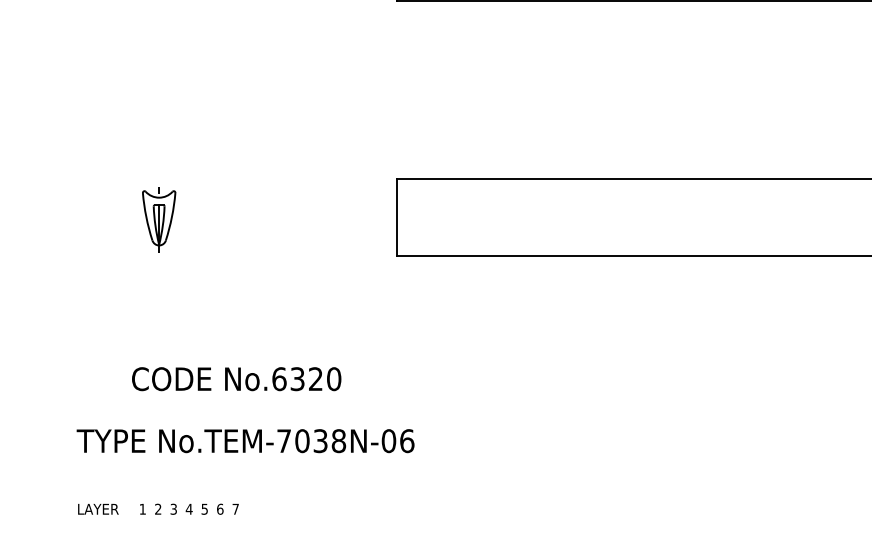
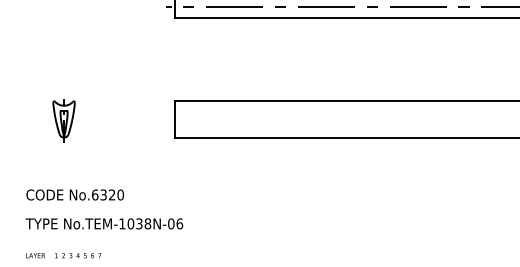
part: (157, 219) -> (63, 120), size x1.43
text: (235, 378) -> (74, 194), moved
text: (284, 440) -> (122, 223), No.TEM-7038N-06 -> No.TEM-1038N-06

